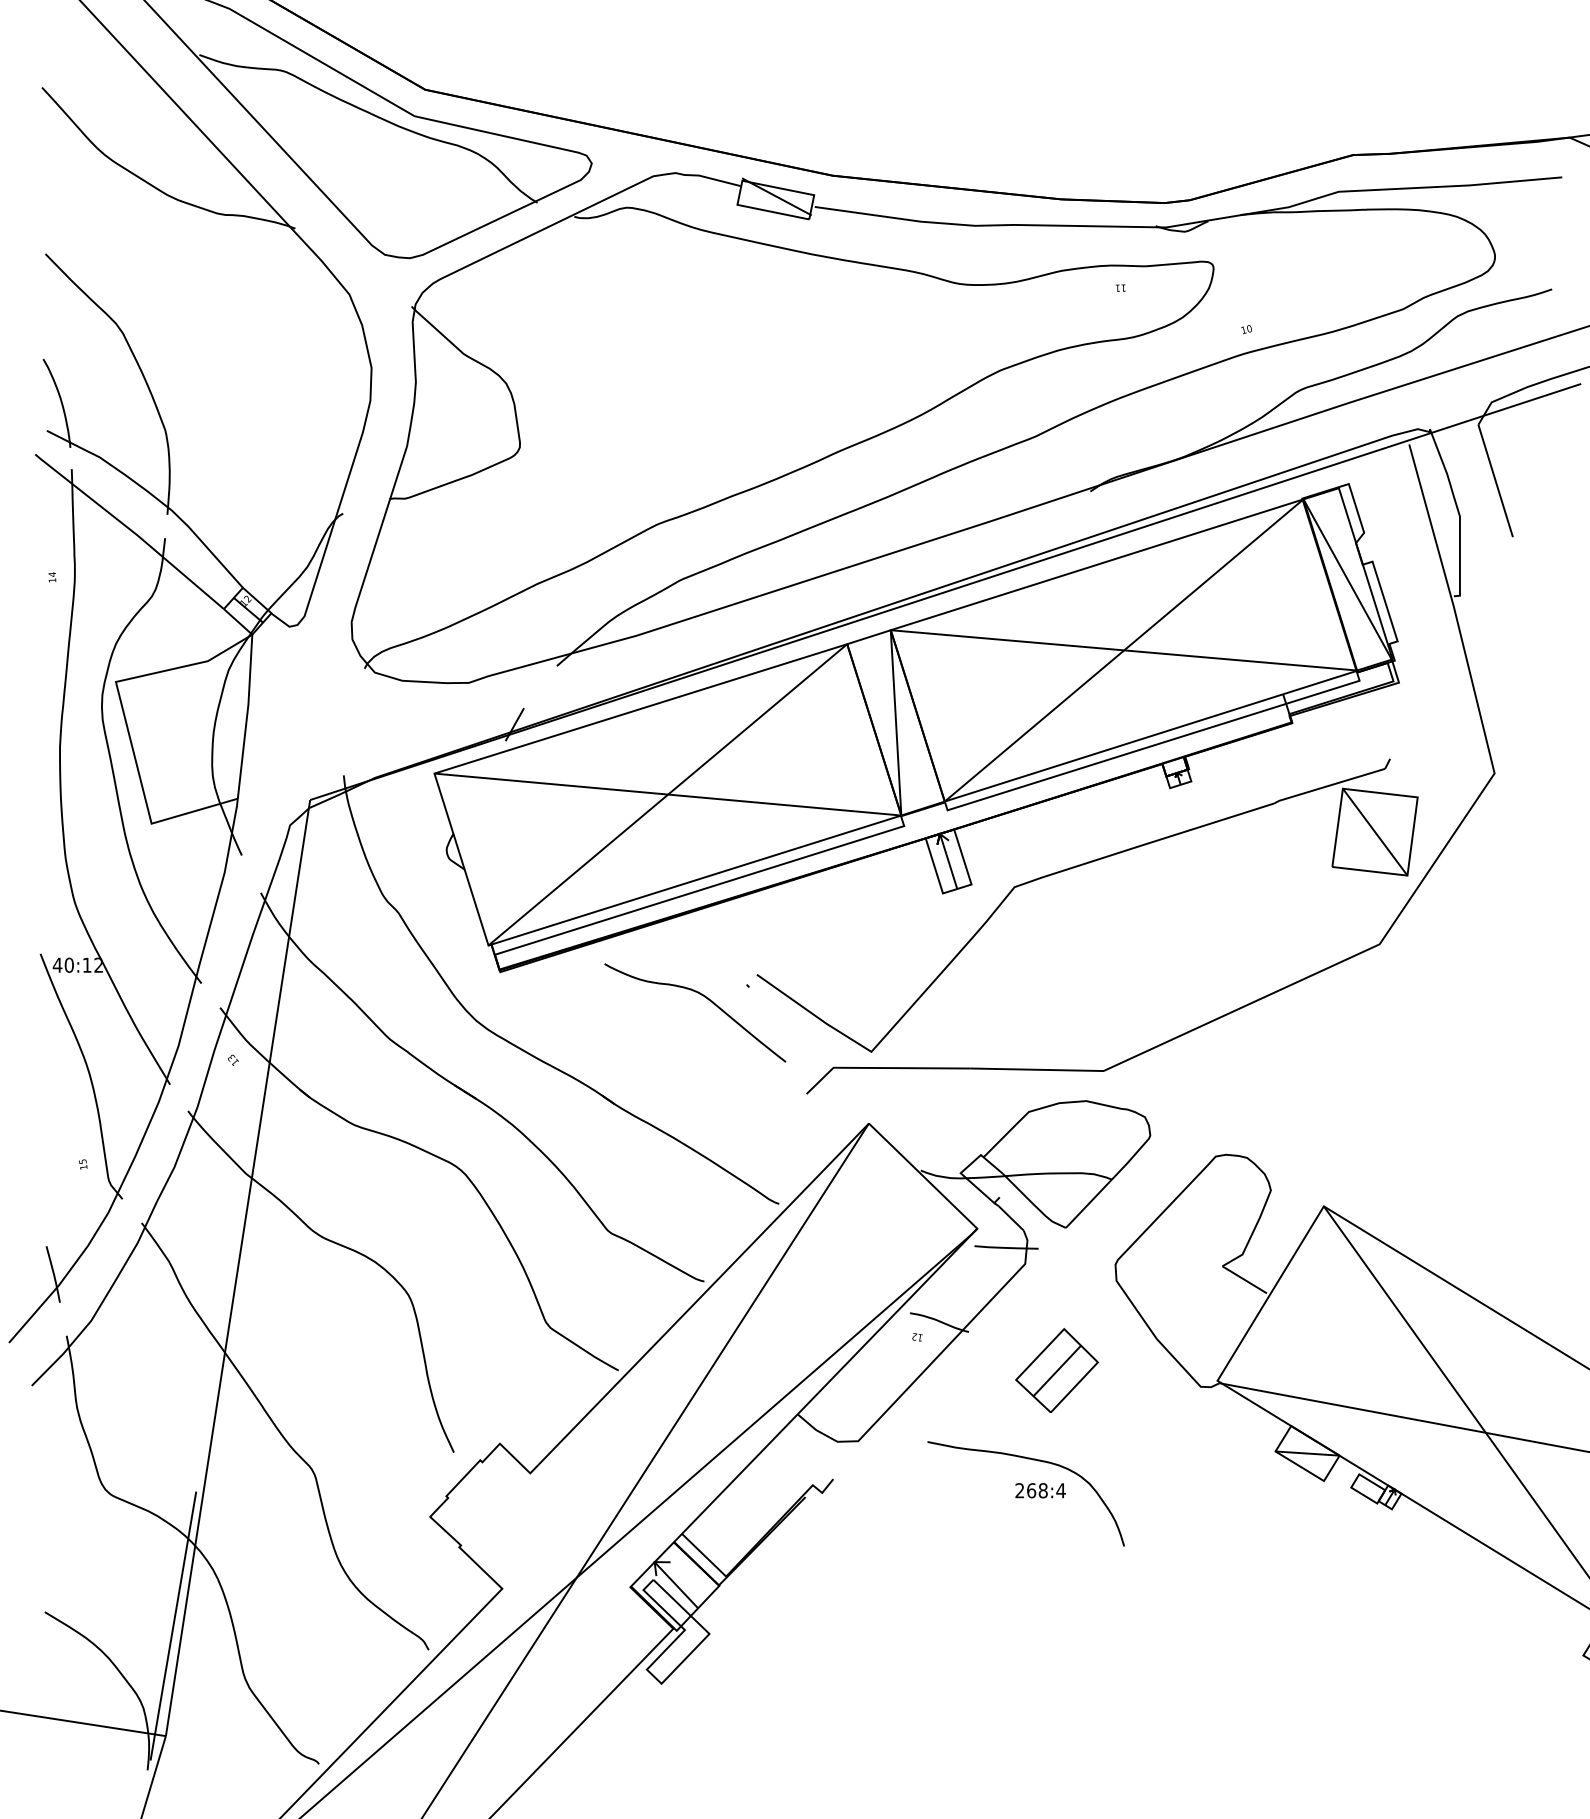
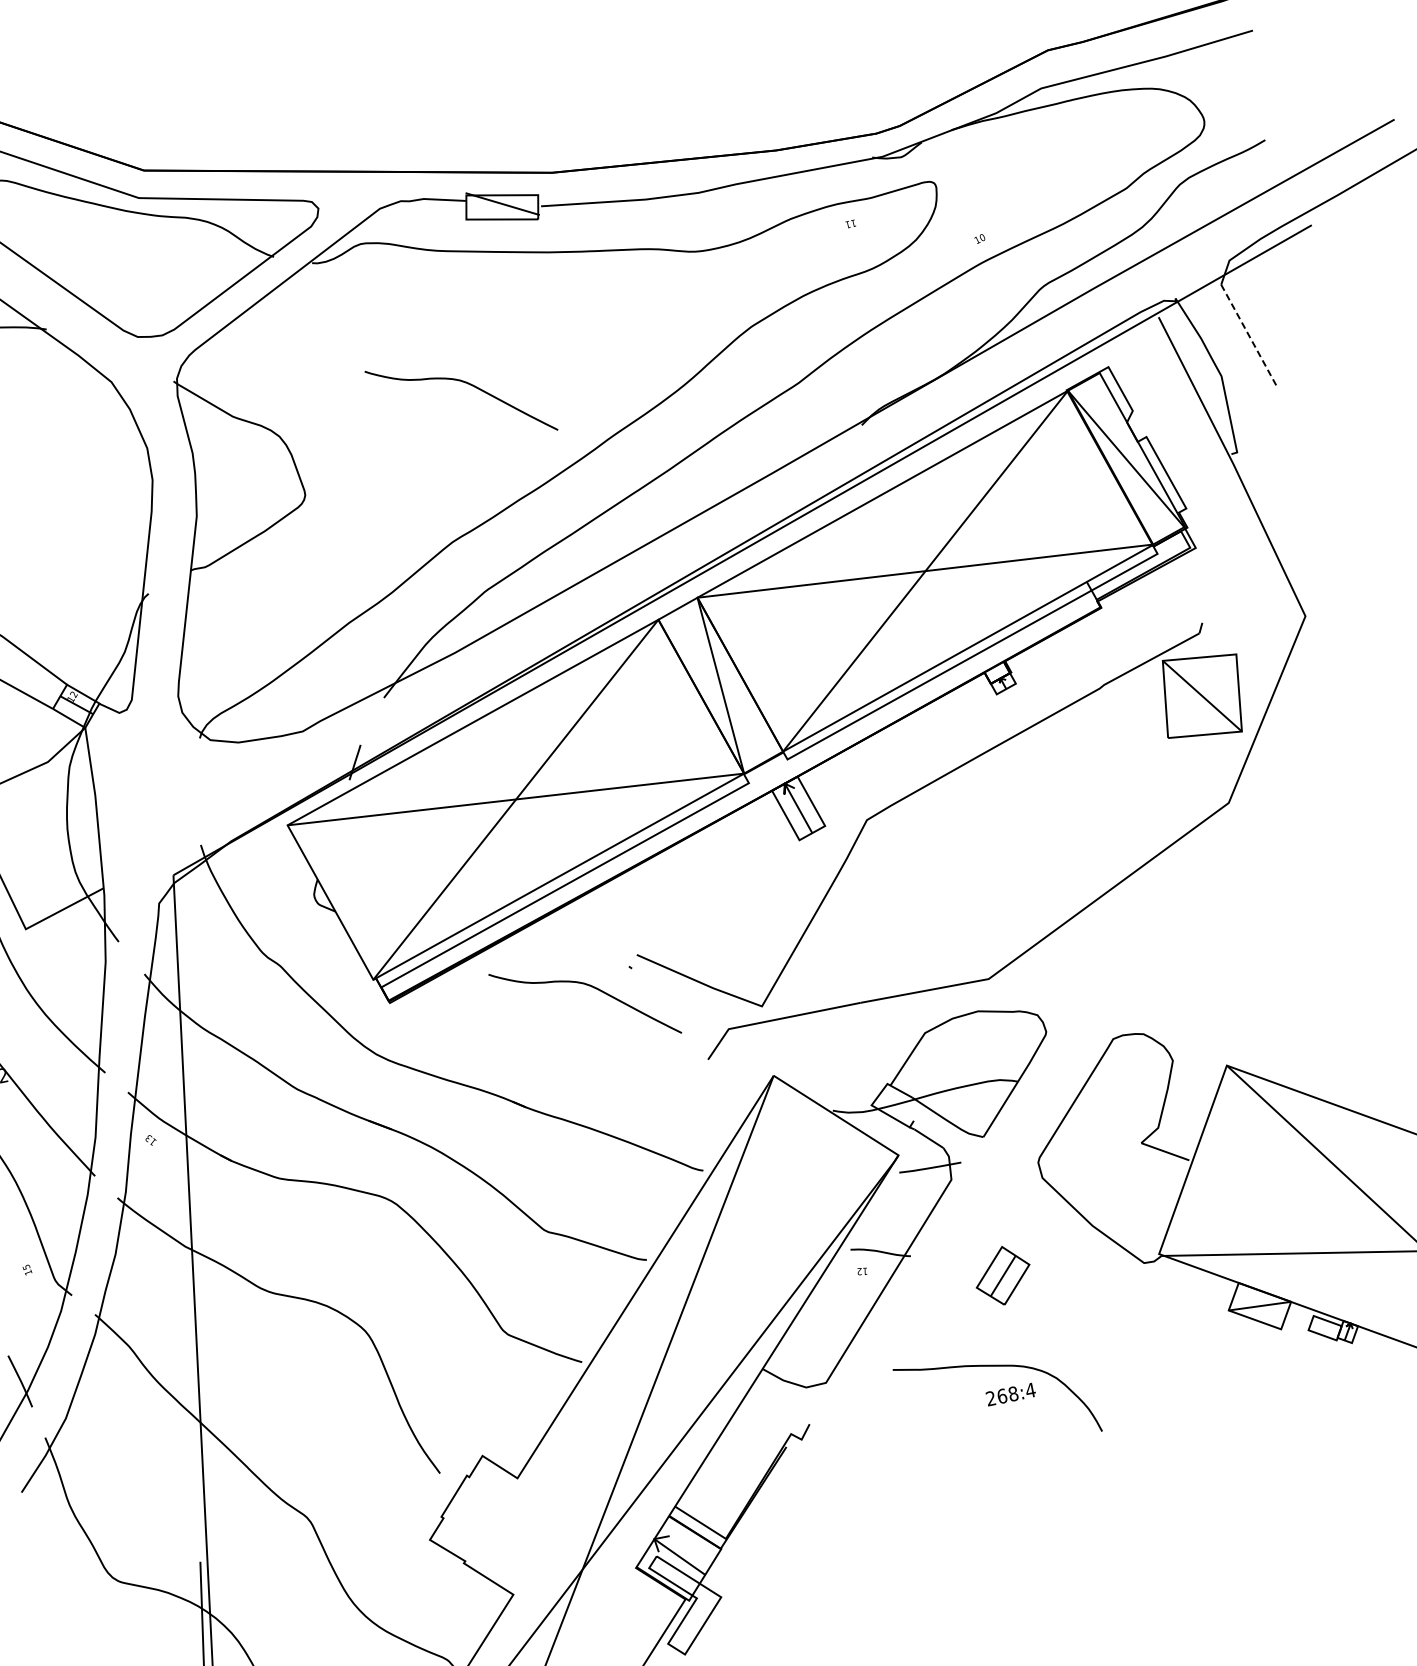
curve: (704, 369) -> (467, 384), added
line: (1495, 480) -> (1248, 334), solid -> dashed
part: (1056, 1370) -> (1002, 1275), size x0.7

